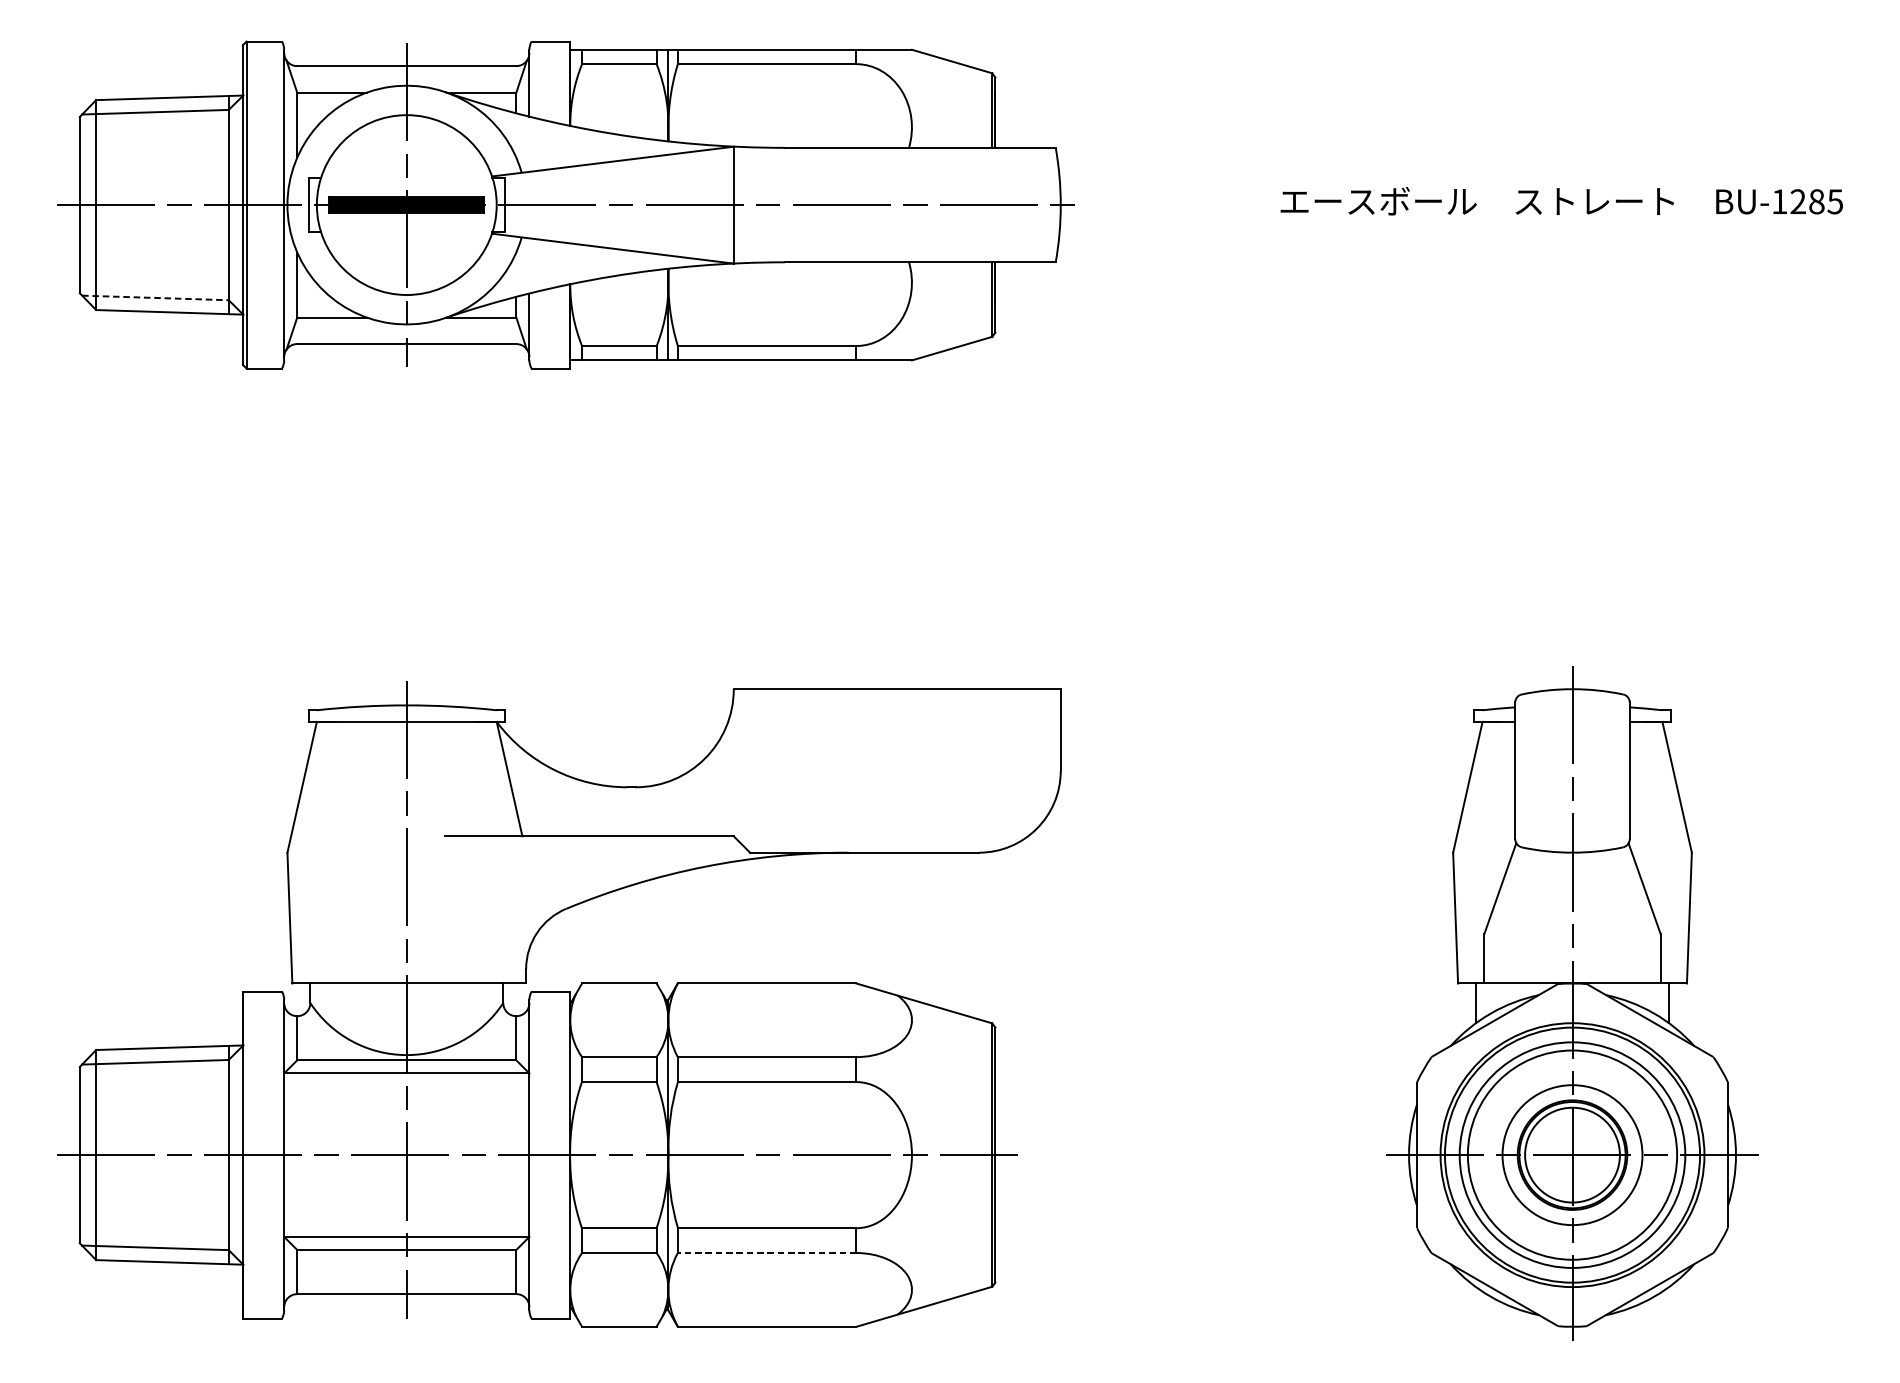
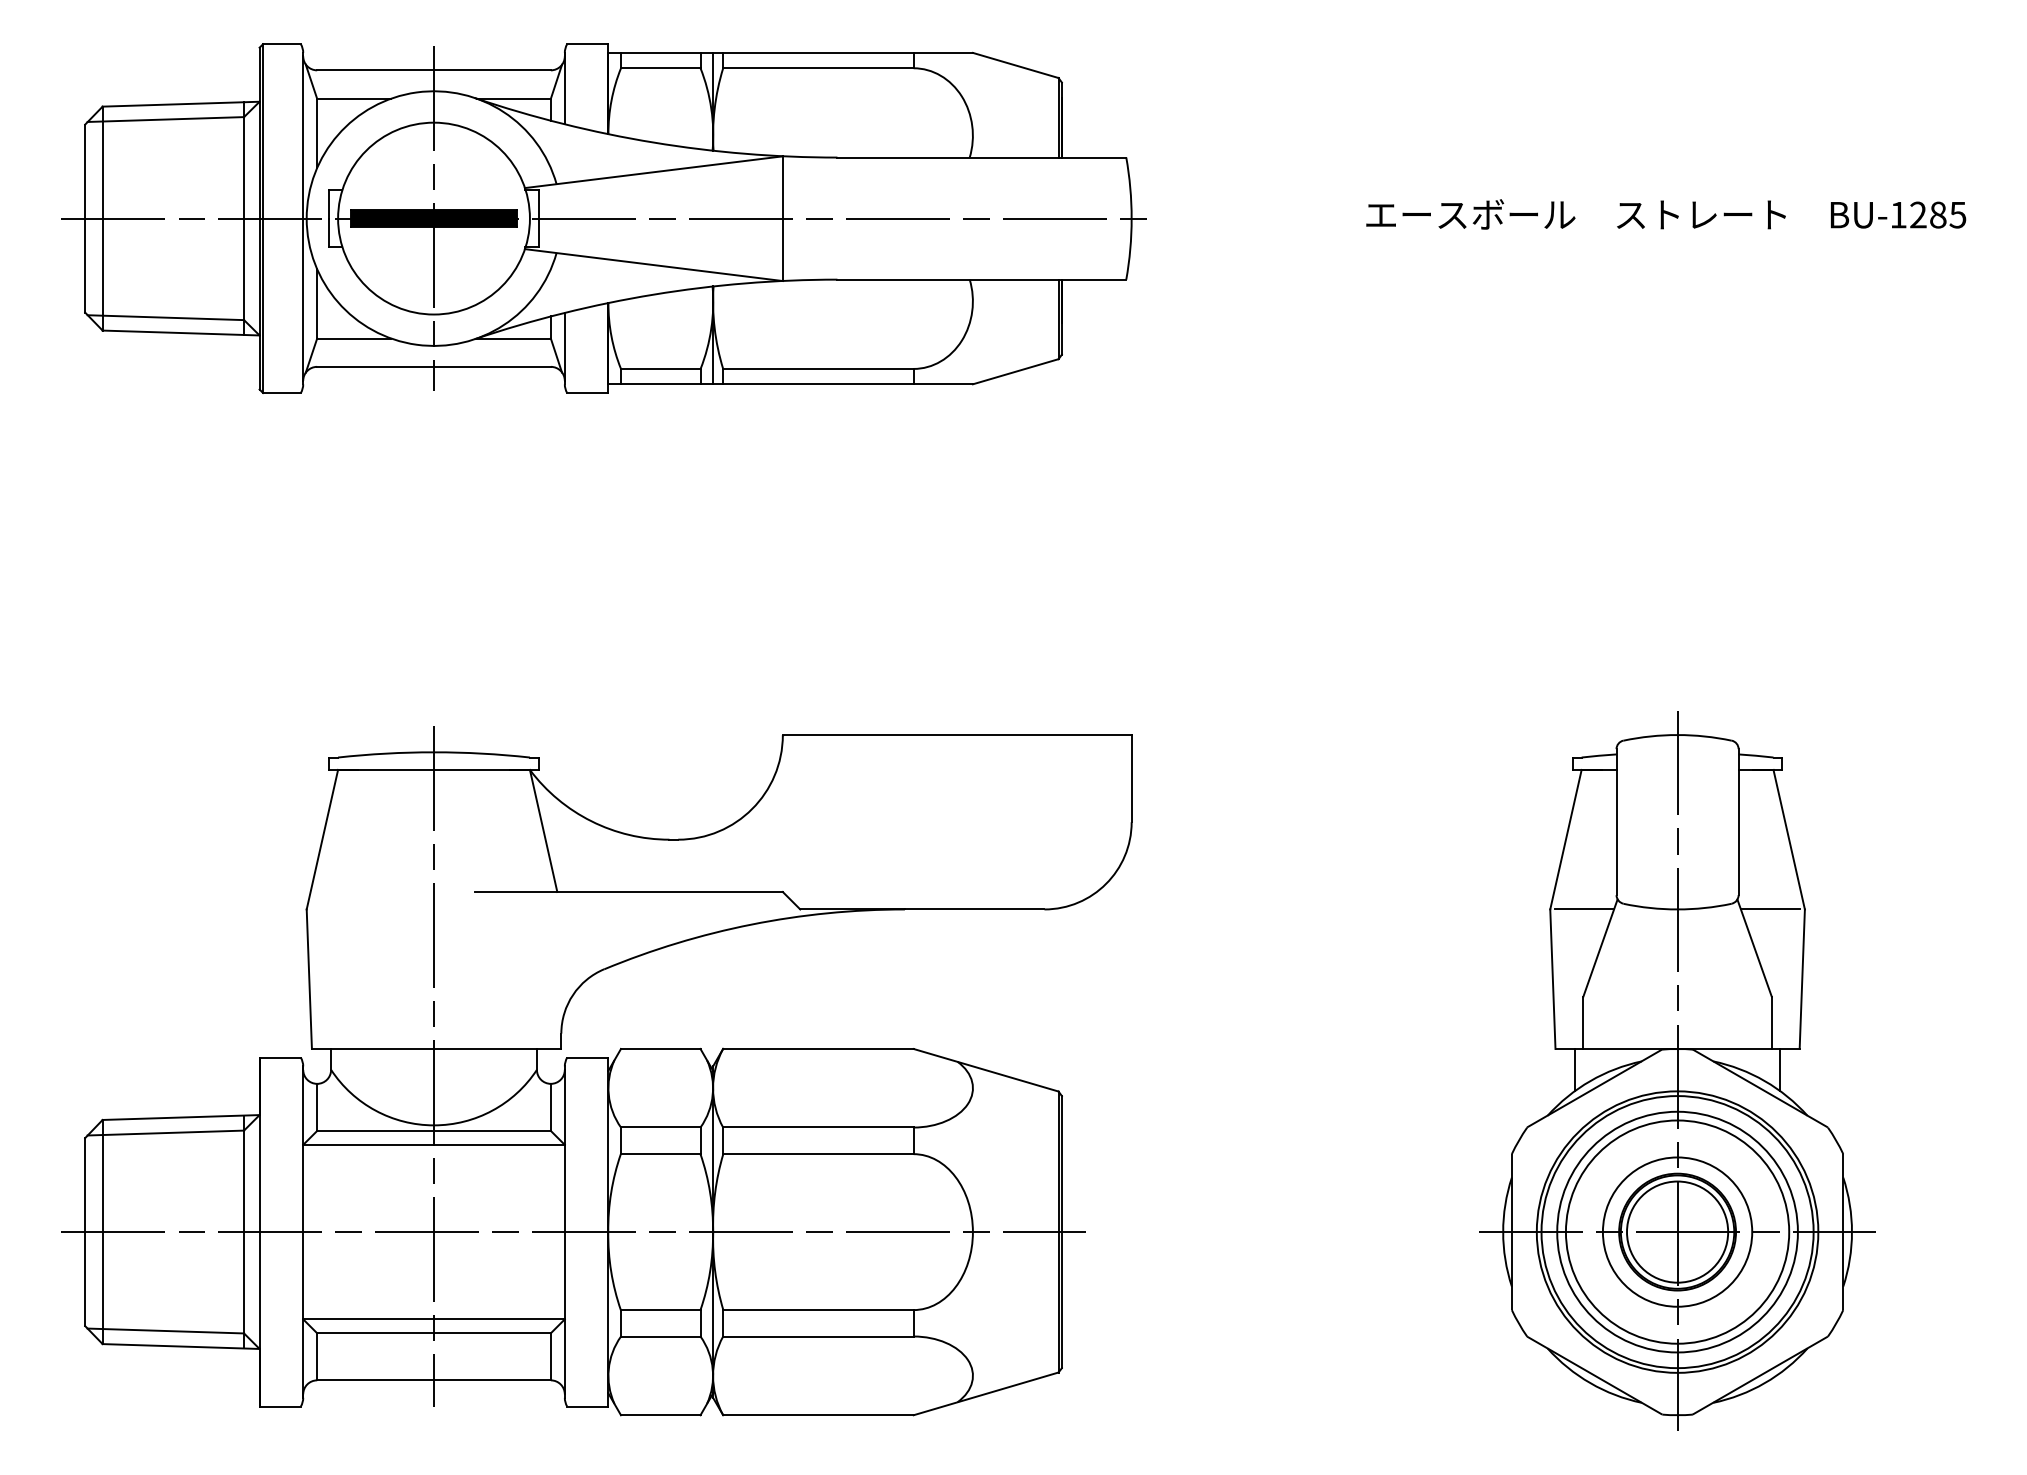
line: (156, 297) -> (166, 317), dashed -> solid
line: (1485, 852) -> (1584, 909), added
line: (1659, 852) -> (1770, 909), added
line: (766, 1253) -> (817, 1336), dashed -> solid

